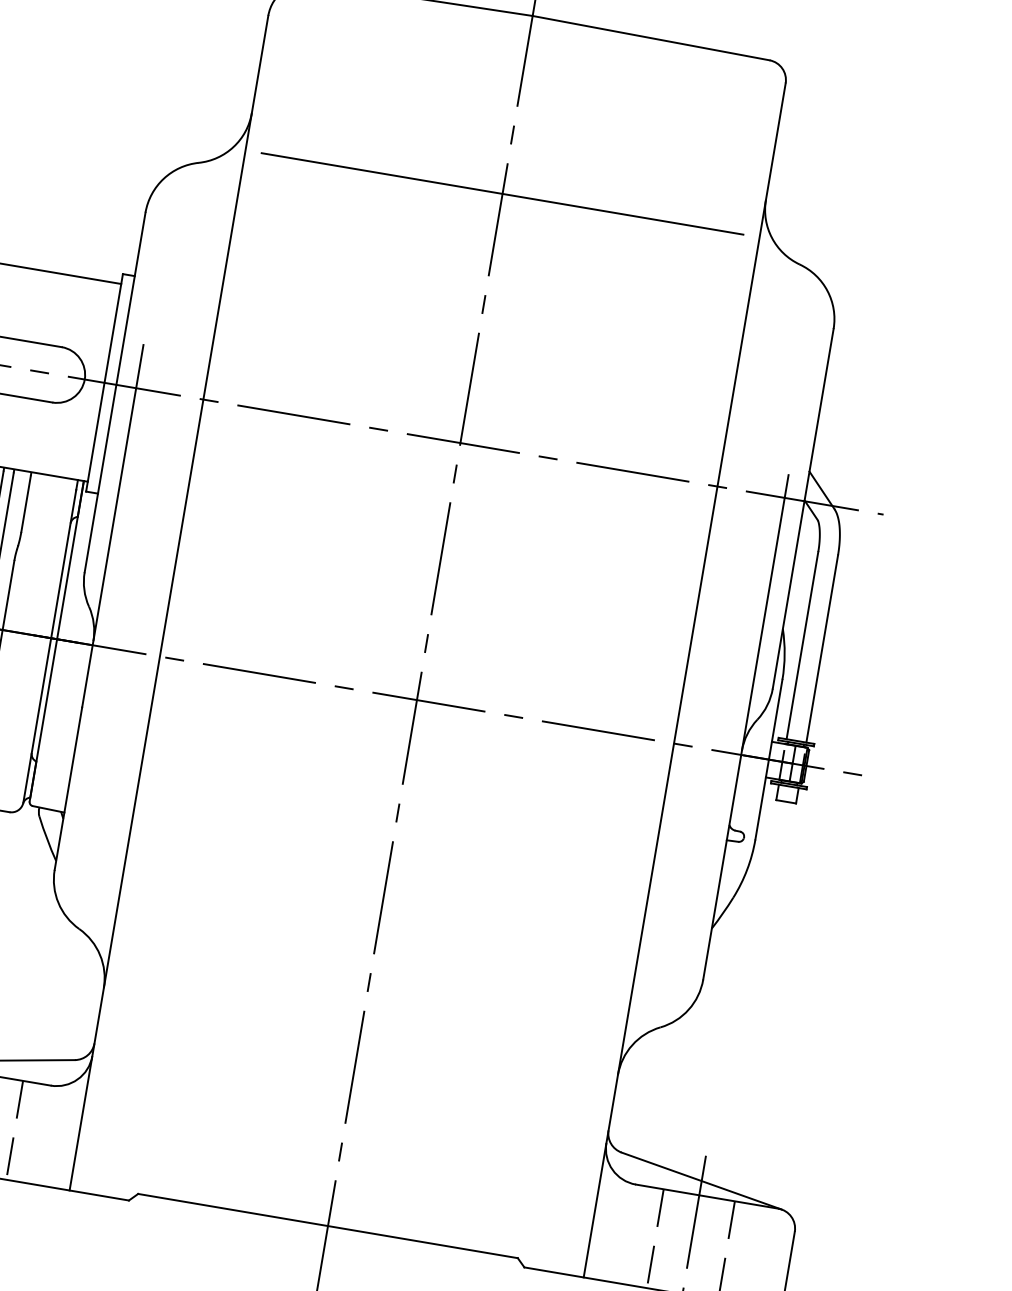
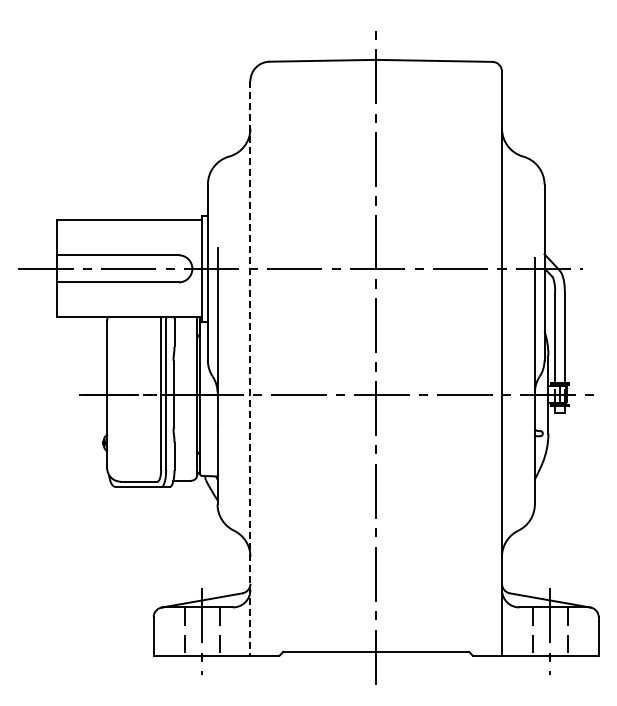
line: (503, 193) -> (376, 146), removed
line: (169, 603) -> (250, 368), solid -> dashed

